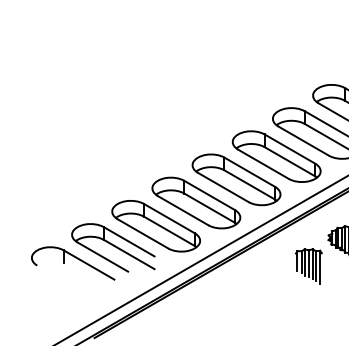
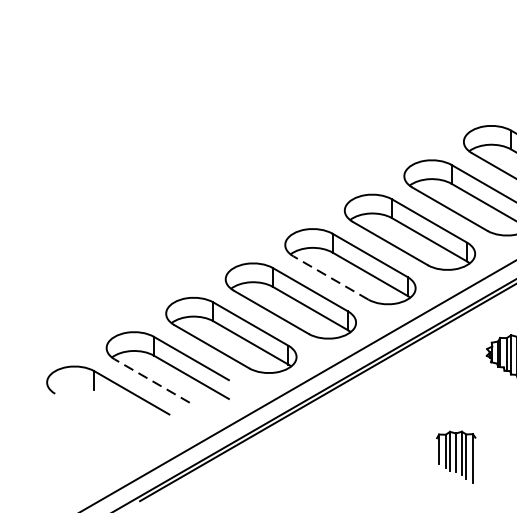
line: (222, 187) -> (329, 277), solid -> dashed
line: (102, 256) -> (151, 380), solid -> dashed
part: (308, 266) -> (455, 457), moved

